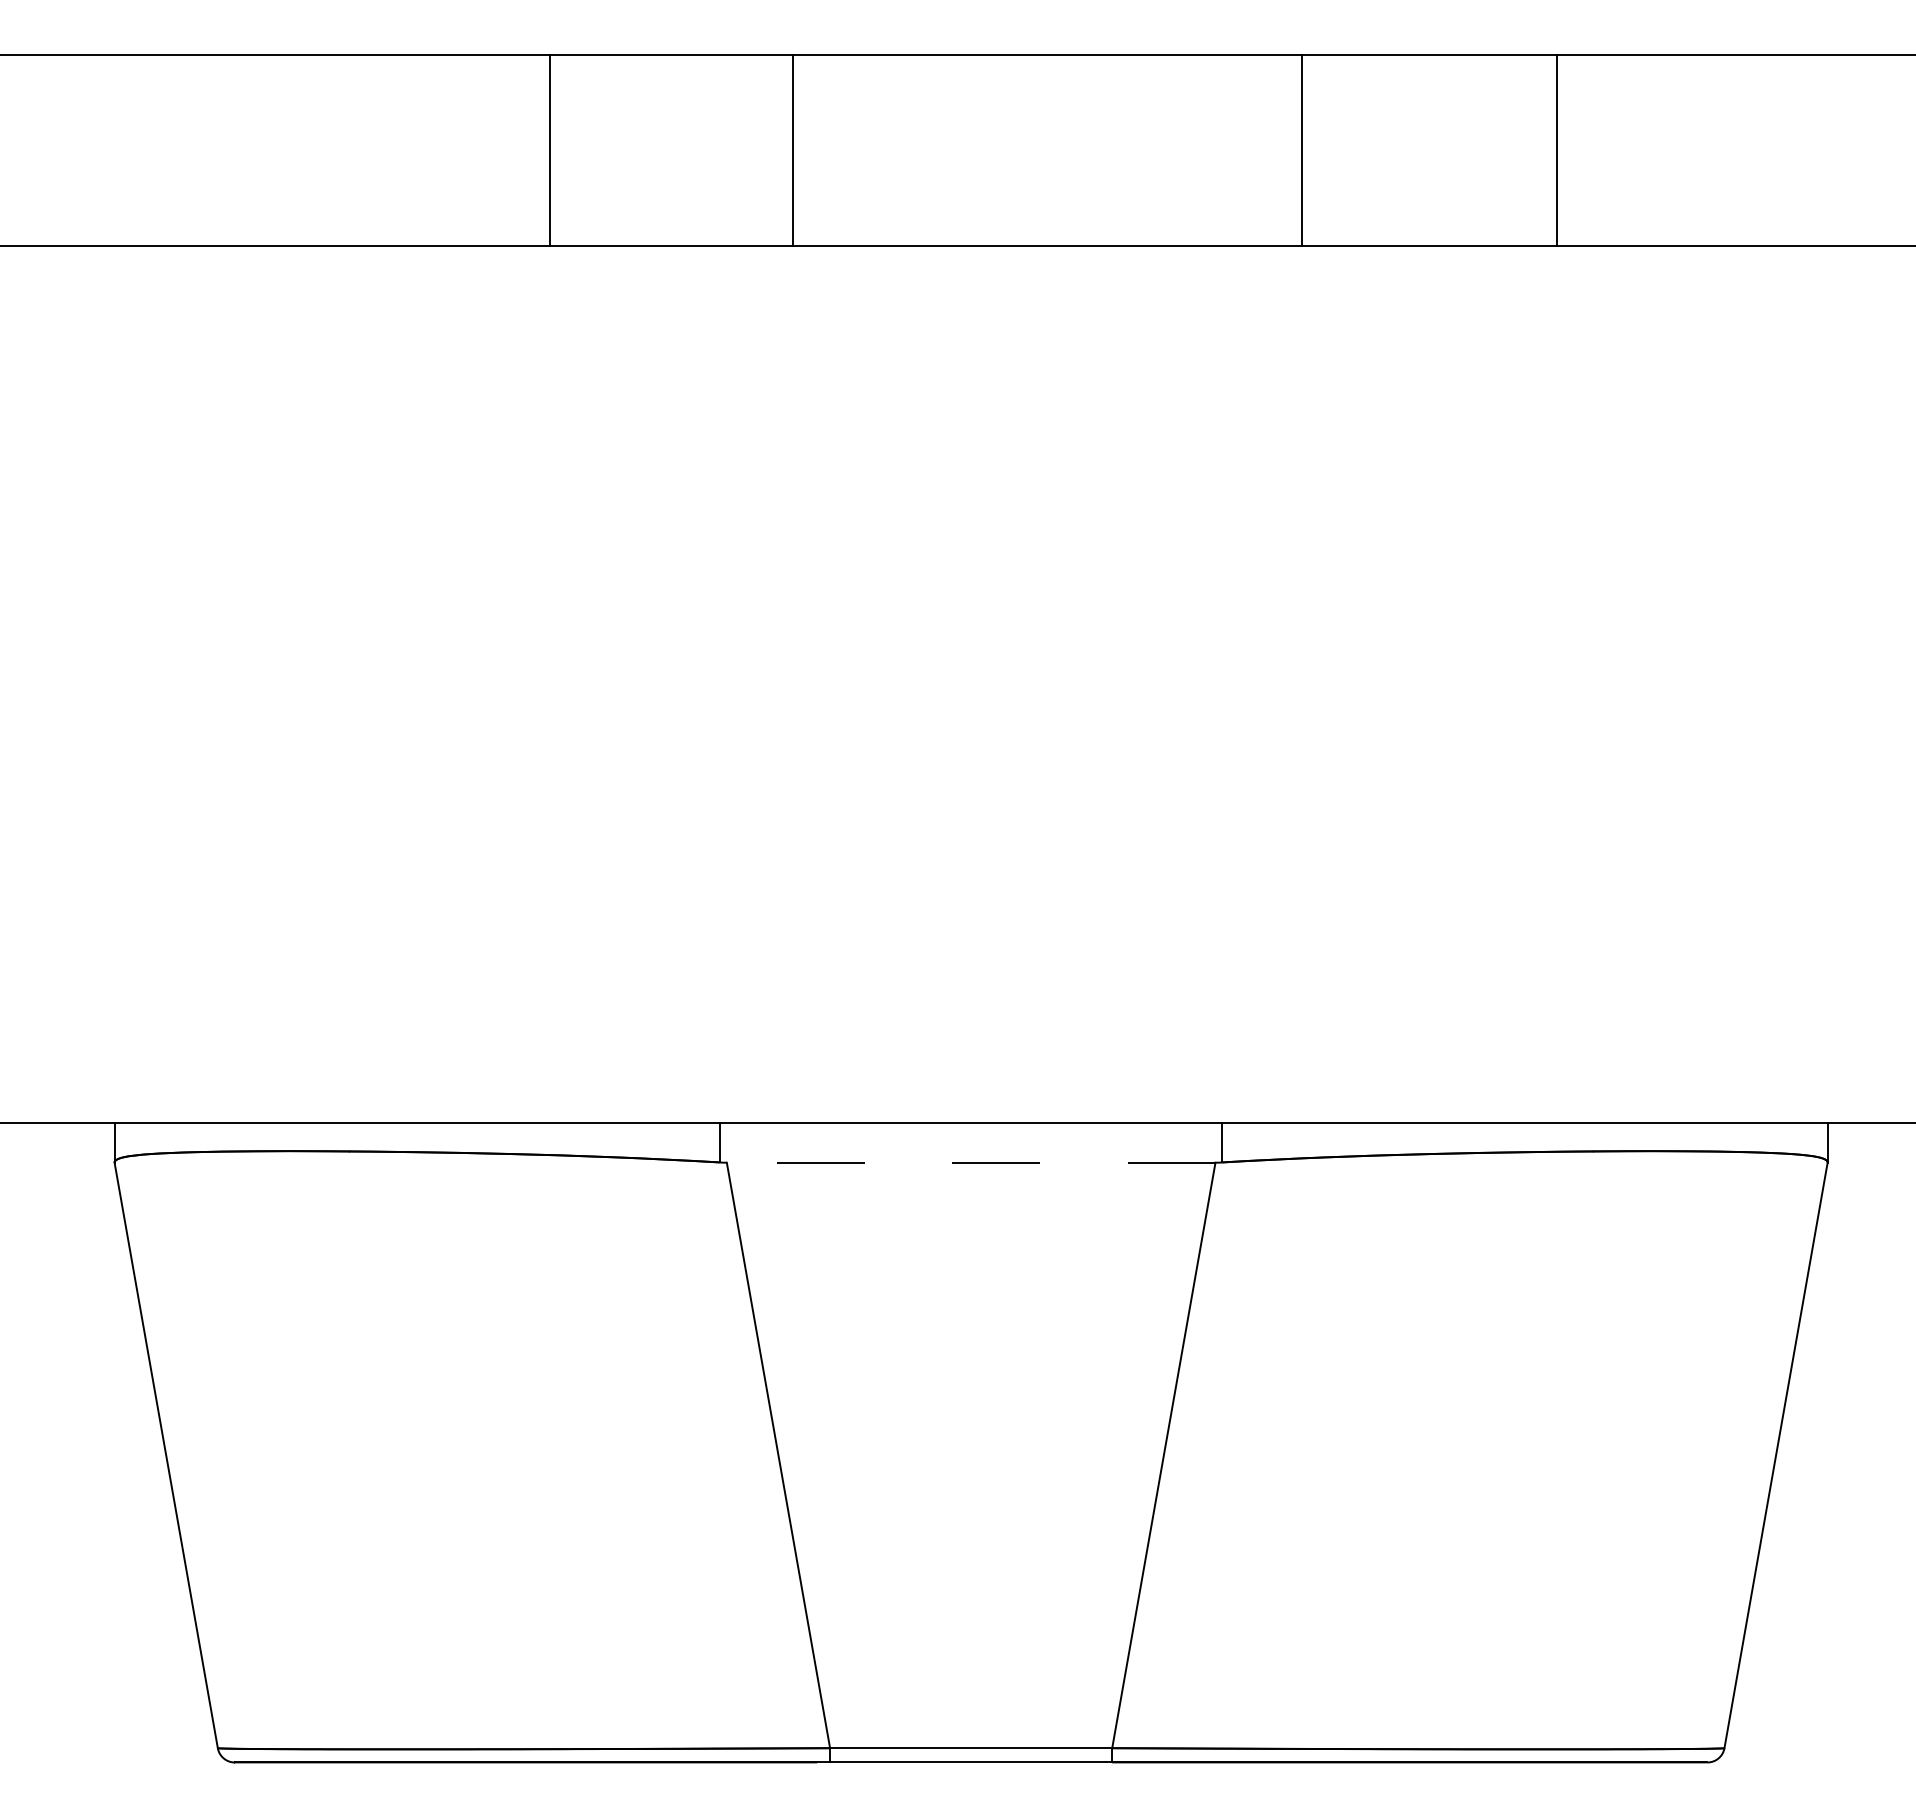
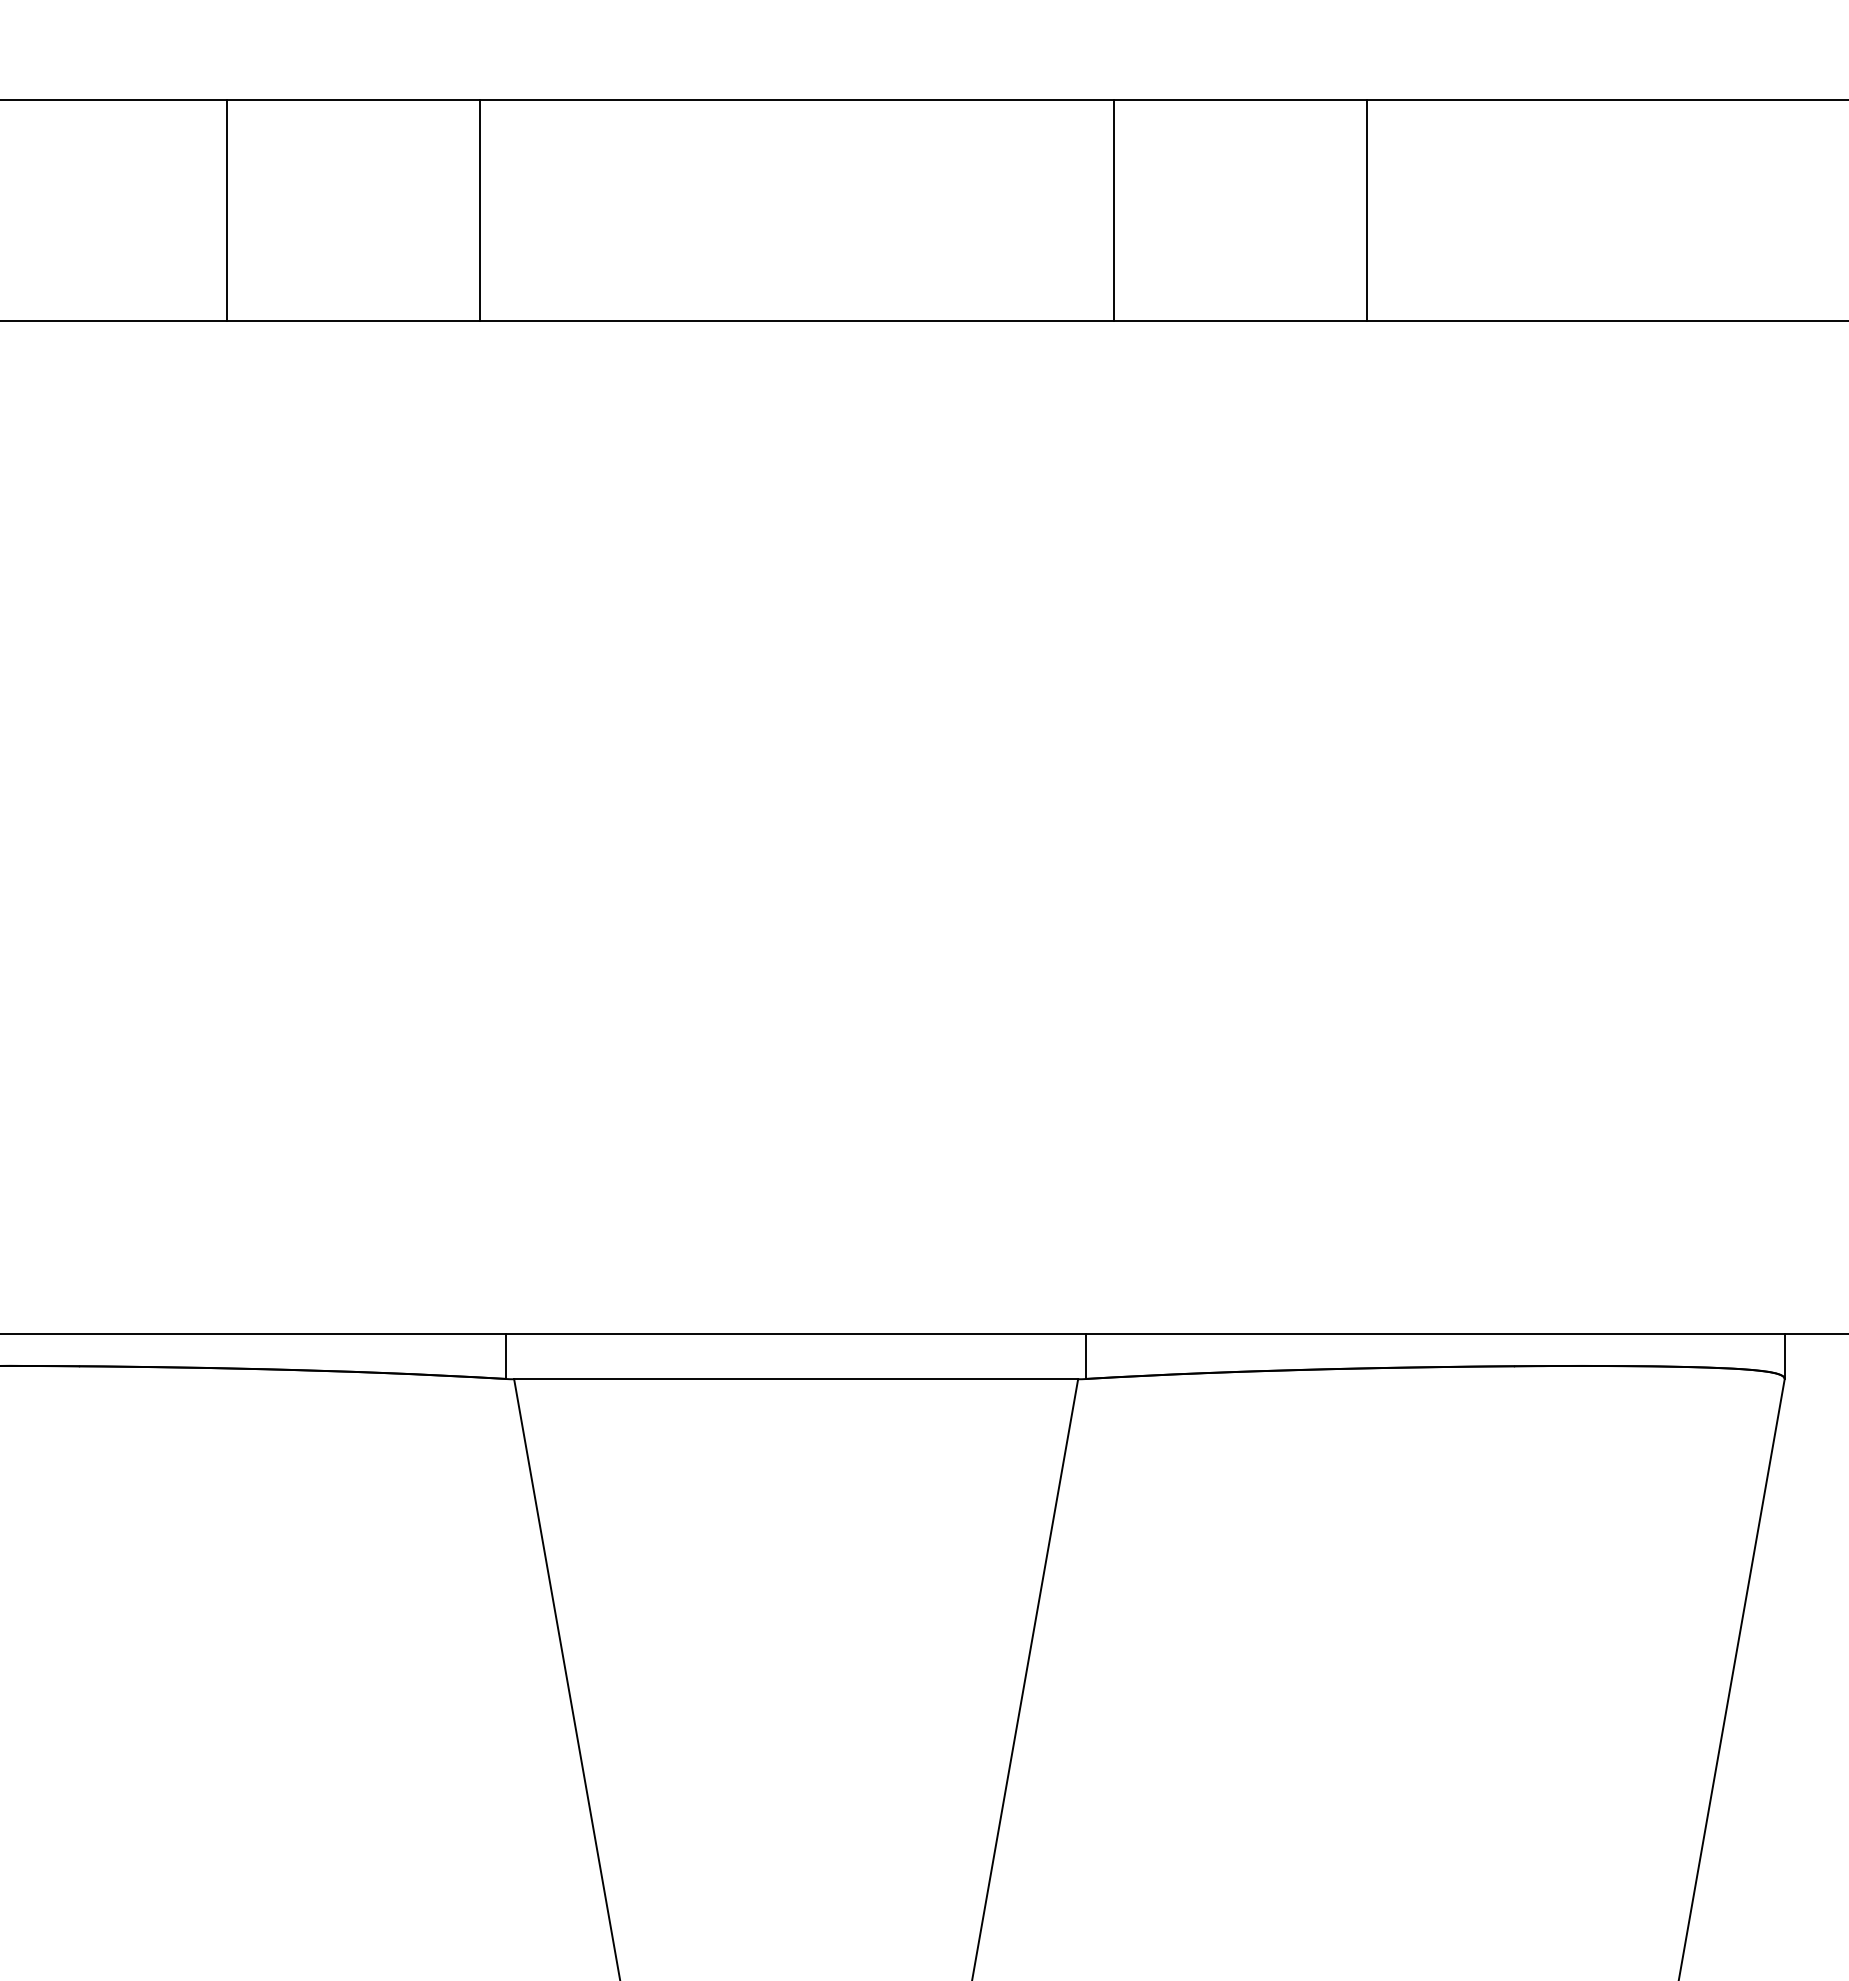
line: (549, 150) -> (226, 210), moved
line: (793, 150) -> (480, 210), moved
line: (1302, 150) -> (1113, 210), moved
line: (1556, 150) -> (1366, 210), moved
line: (970, 1162) -> (795, 1379), dashed -> solid

